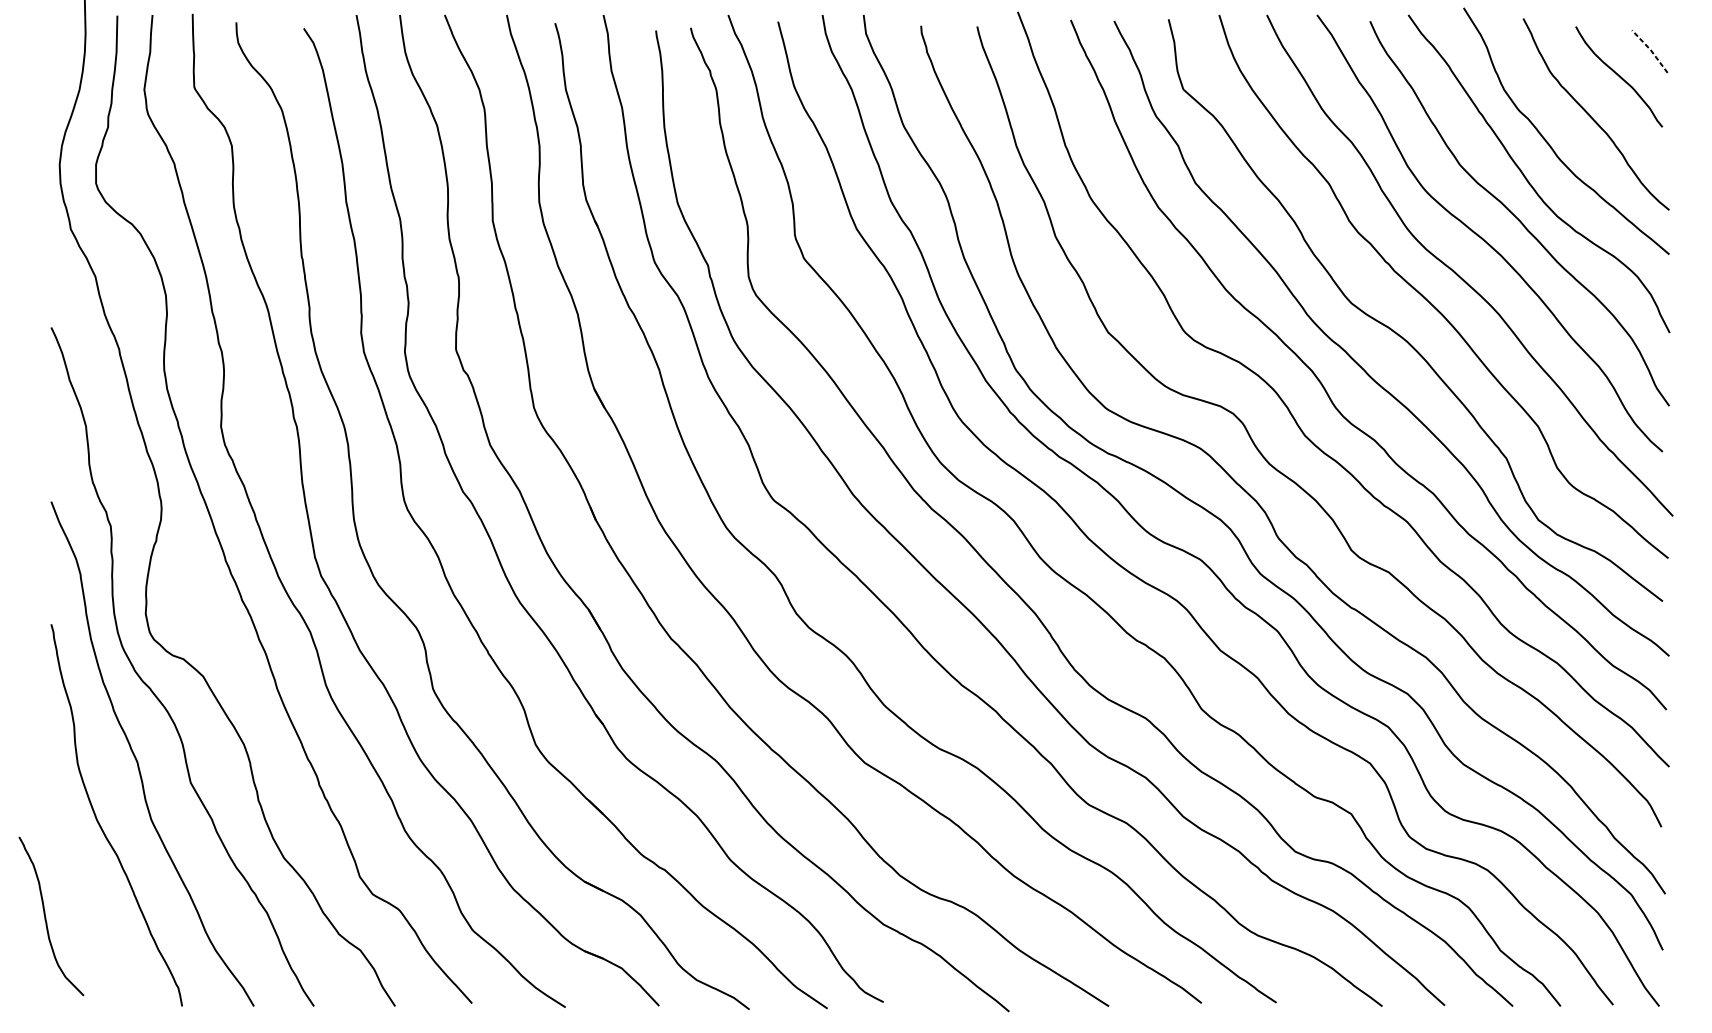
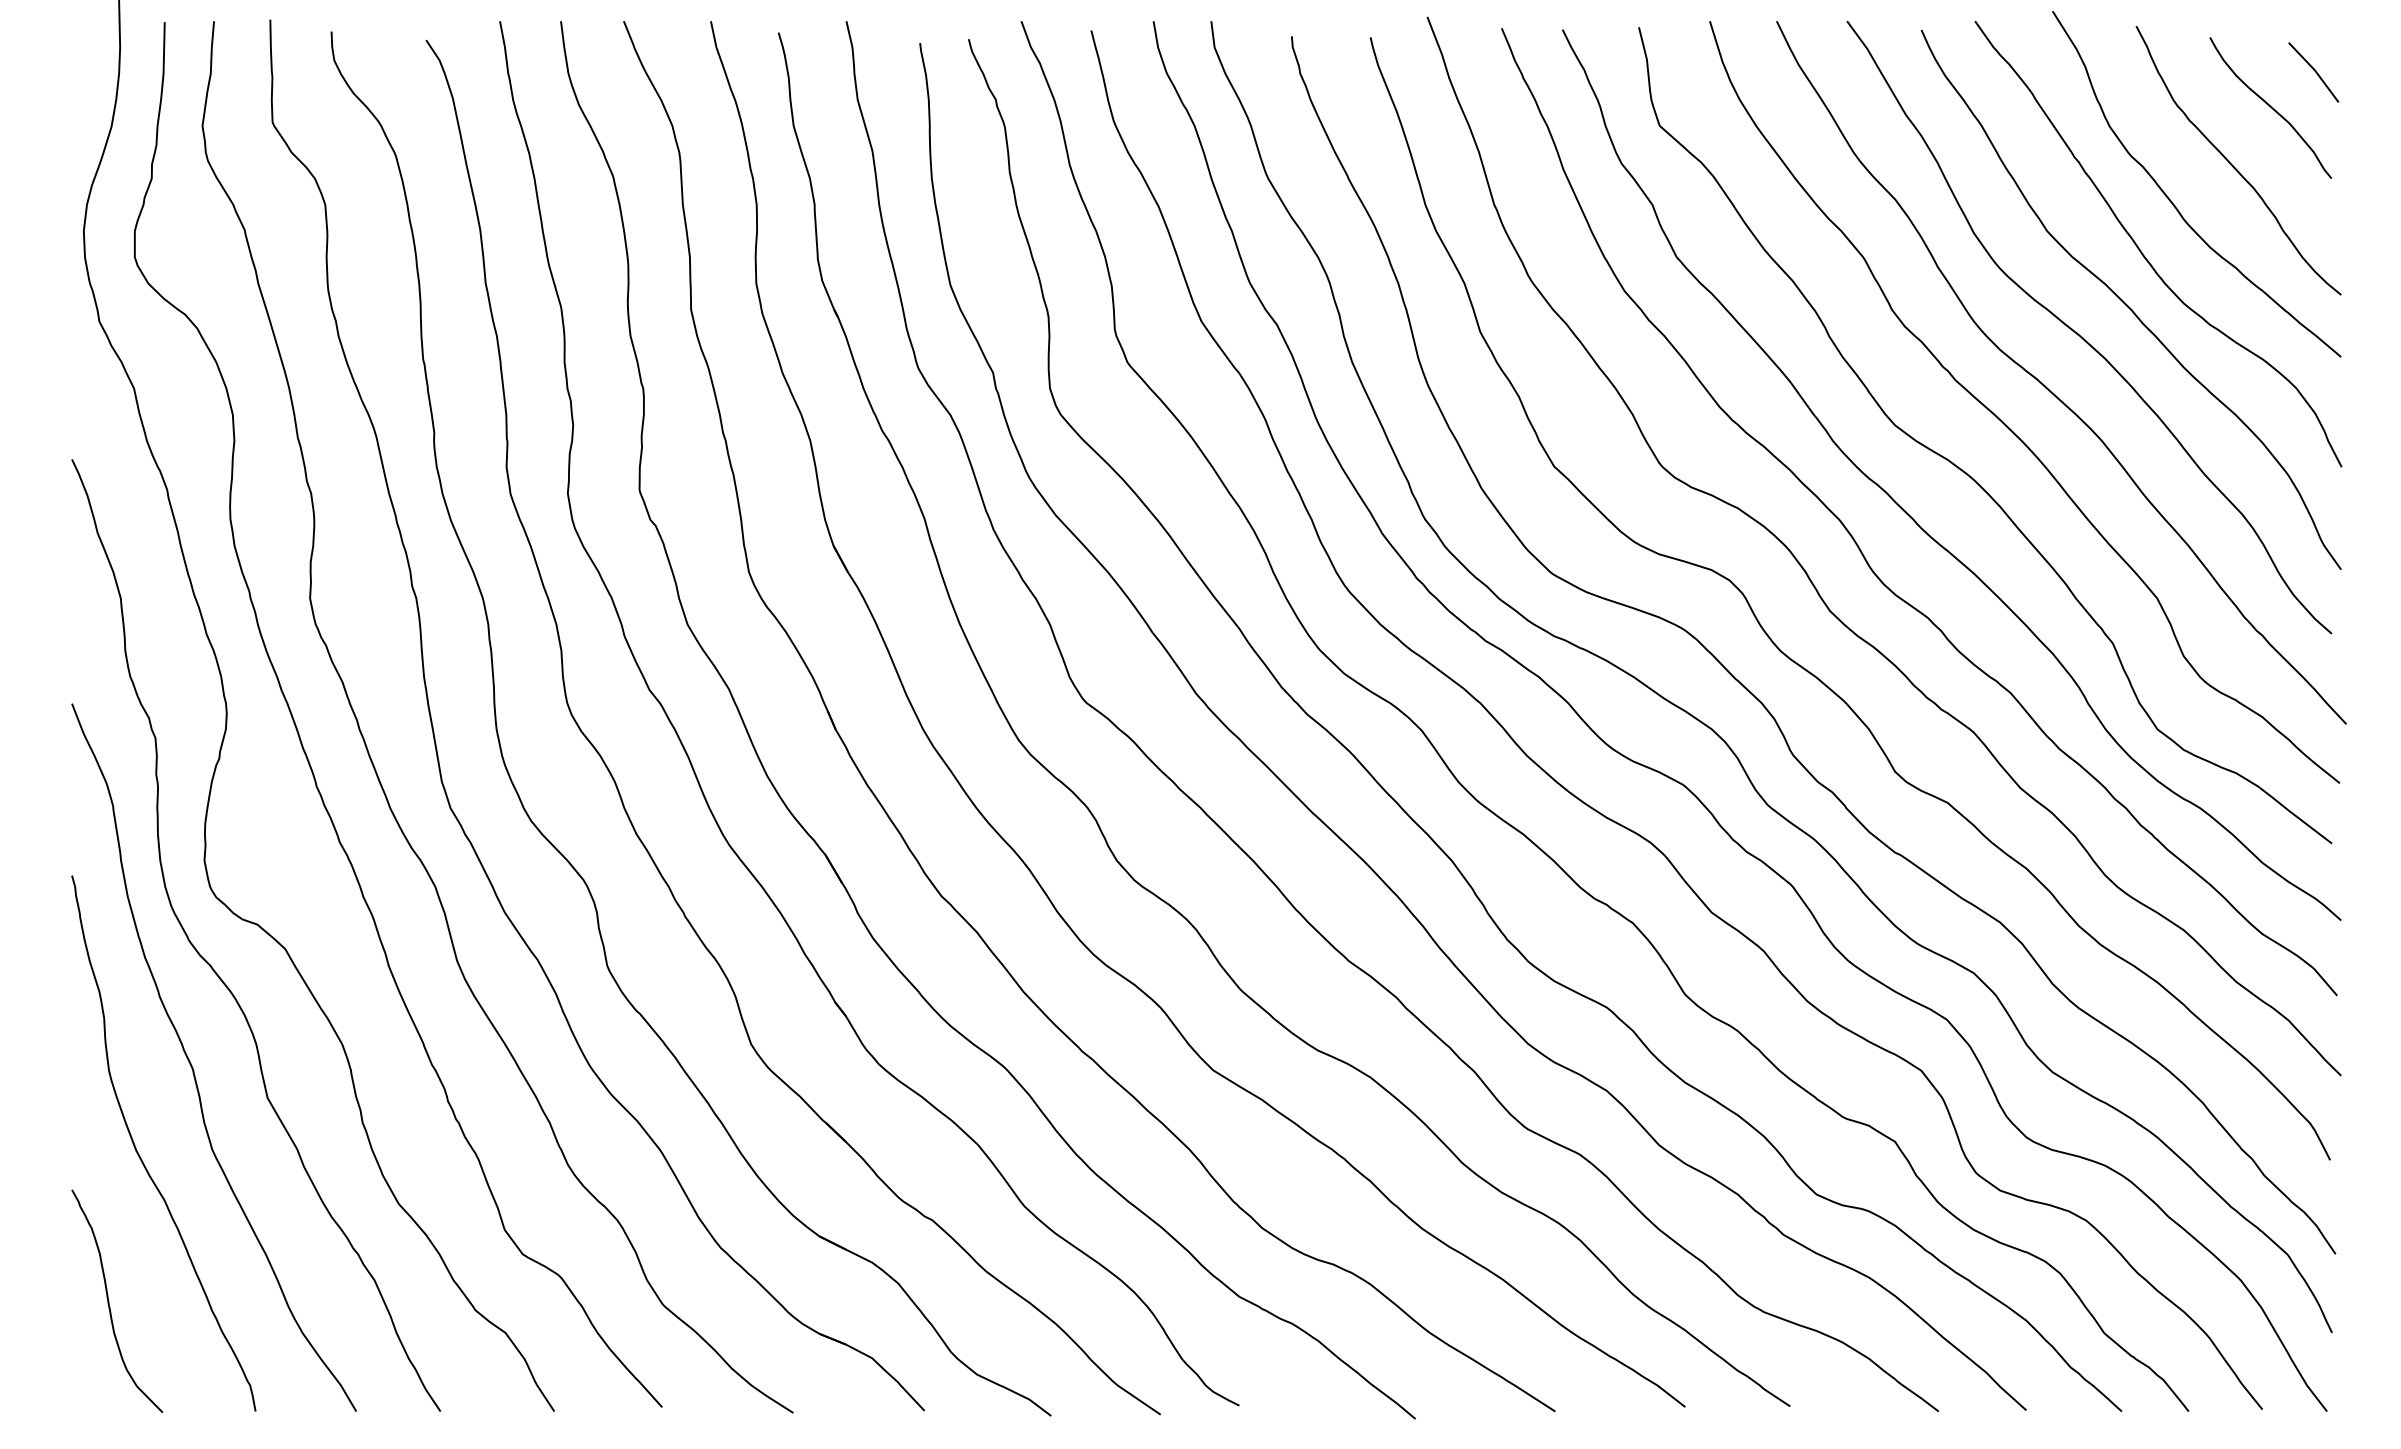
line: (1650, 50) -> (2314, 70), dashed -> solid
curve: (45, 915) -> (109, 1300), moved

